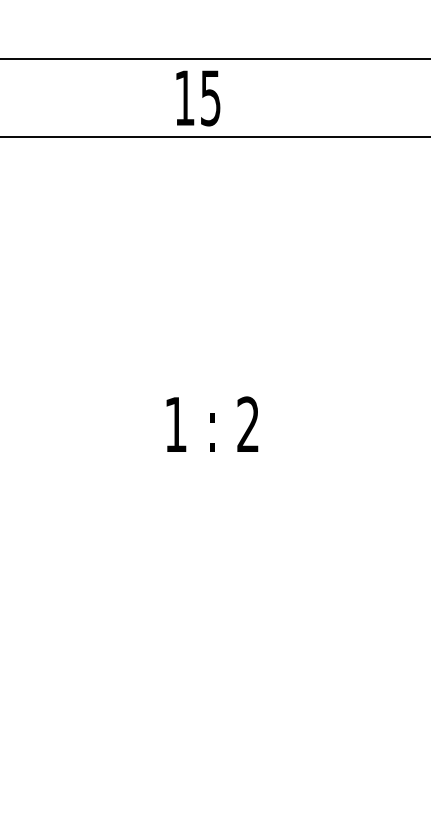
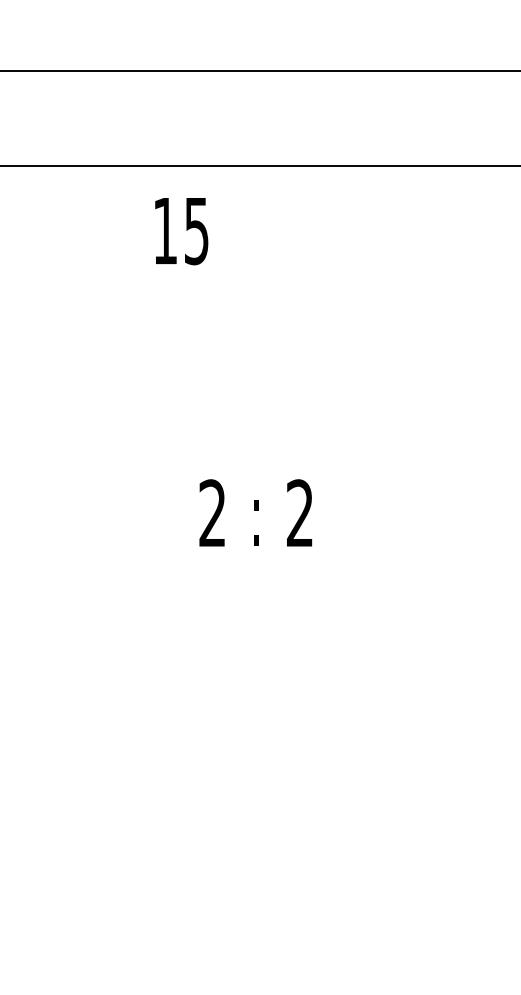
text: (198, 98) -> (181, 231), moved
text: (175, 423) -> (212, 512), 1 -> 2

